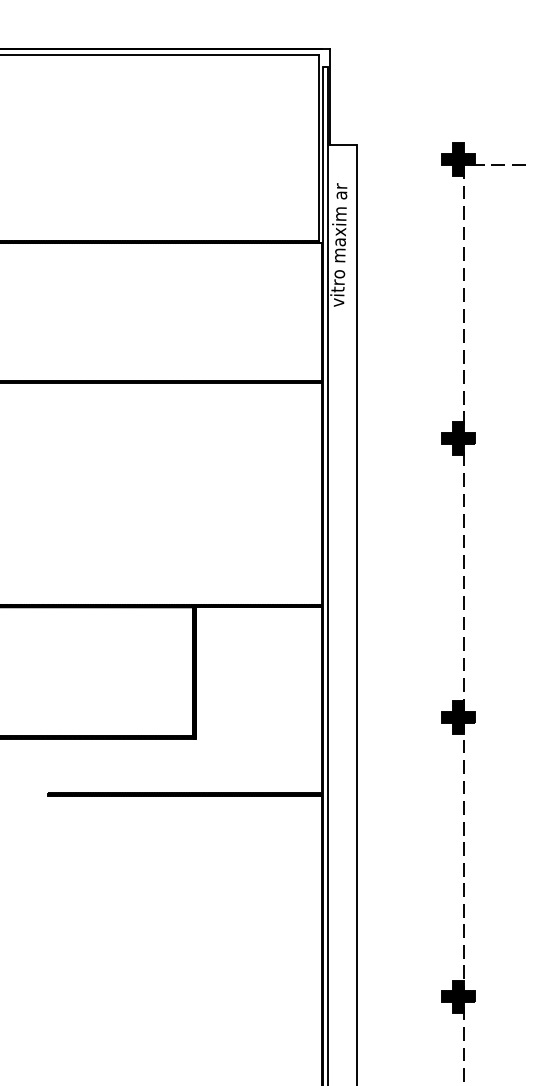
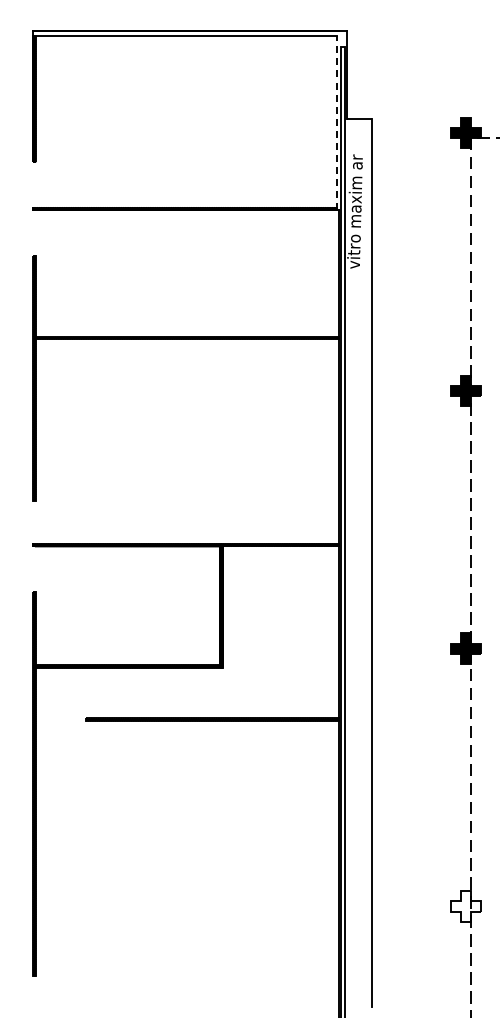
line: (318, 148) -> (336, 122), solid -> dashed
fill: (458, 996) -> (465, 906), removed

